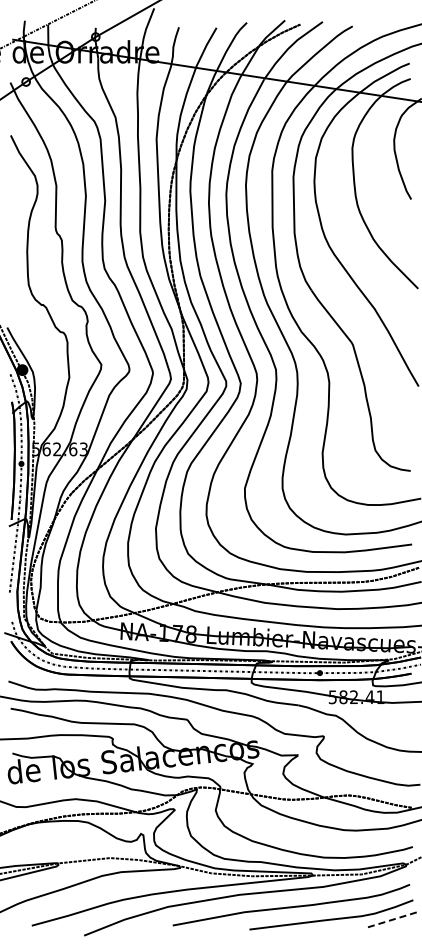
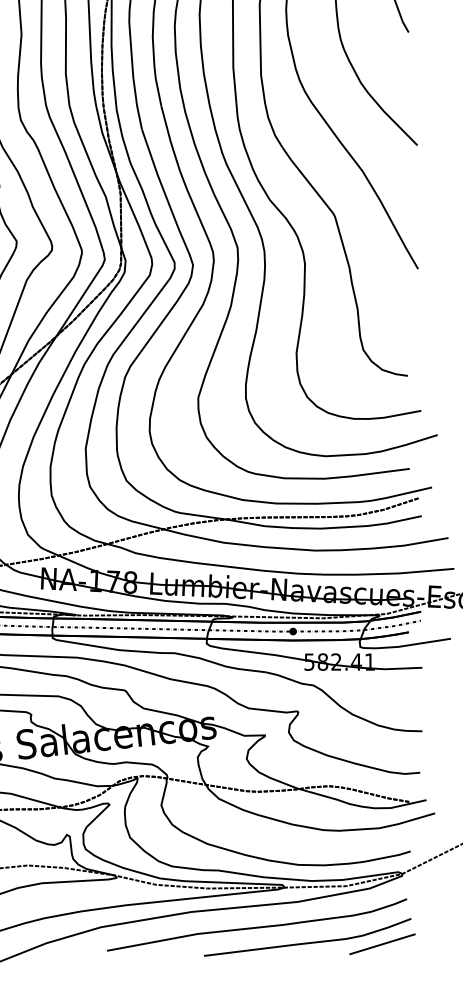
line: (390, 920) -> (382, 944), dashed -> solid

